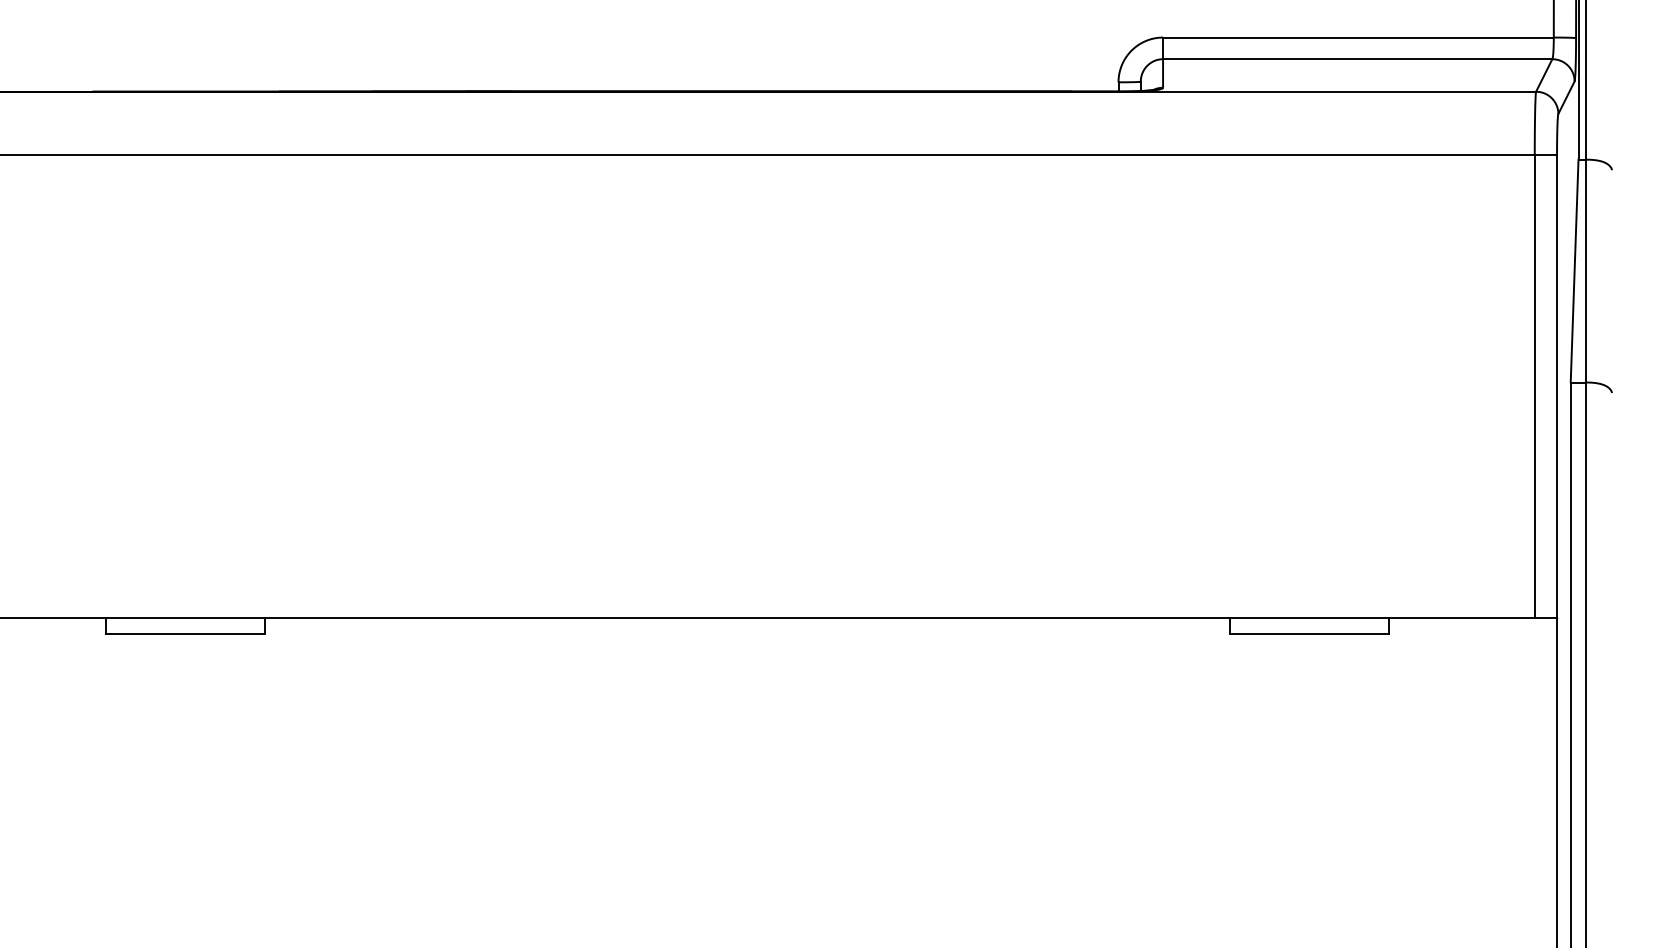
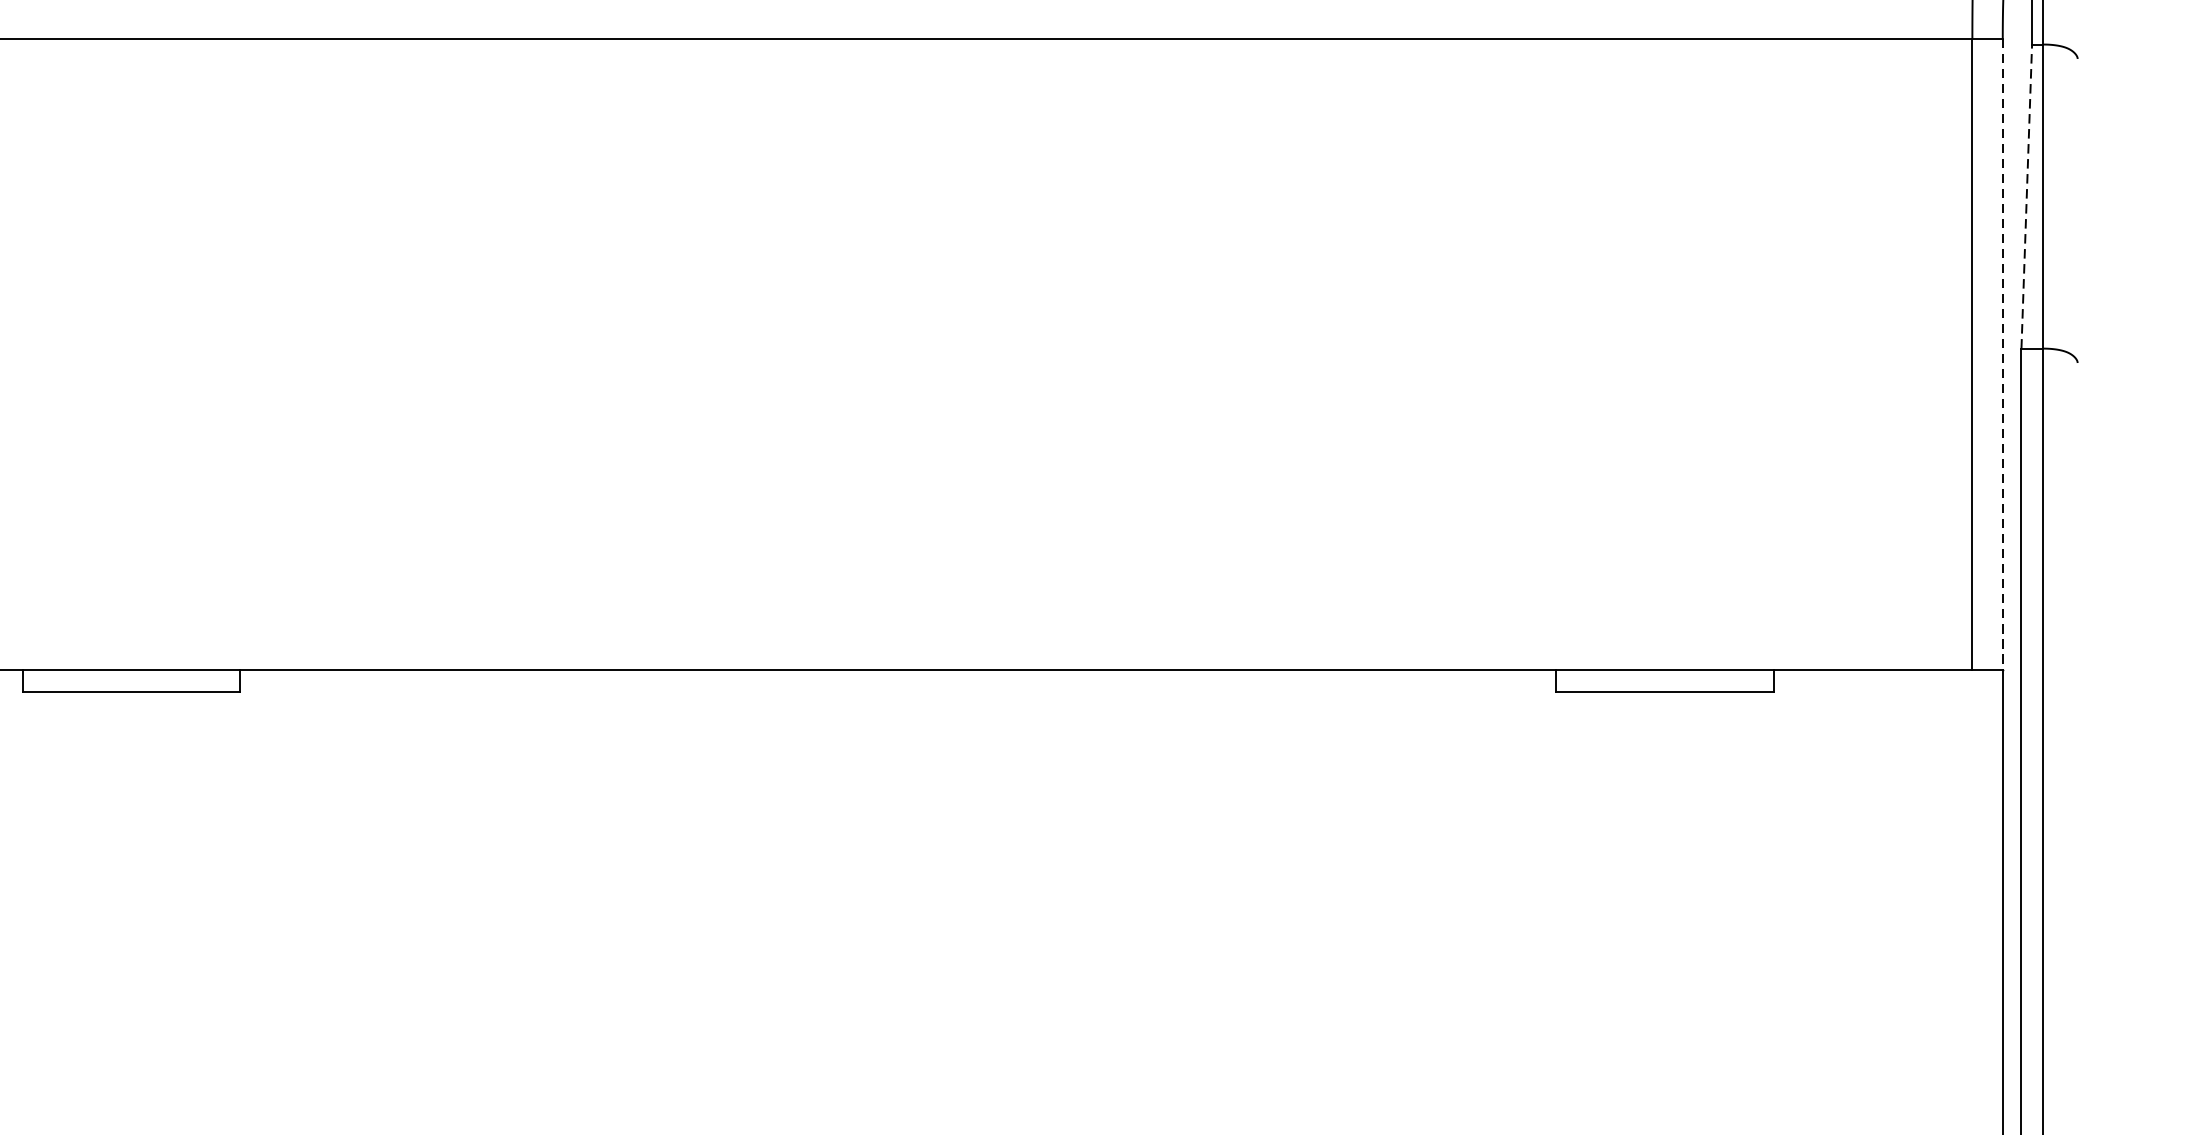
line: (1574, 270) -> (2026, 195), solid -> dashed
line: (1557, 387) -> (2003, 355), solid -> dashed

